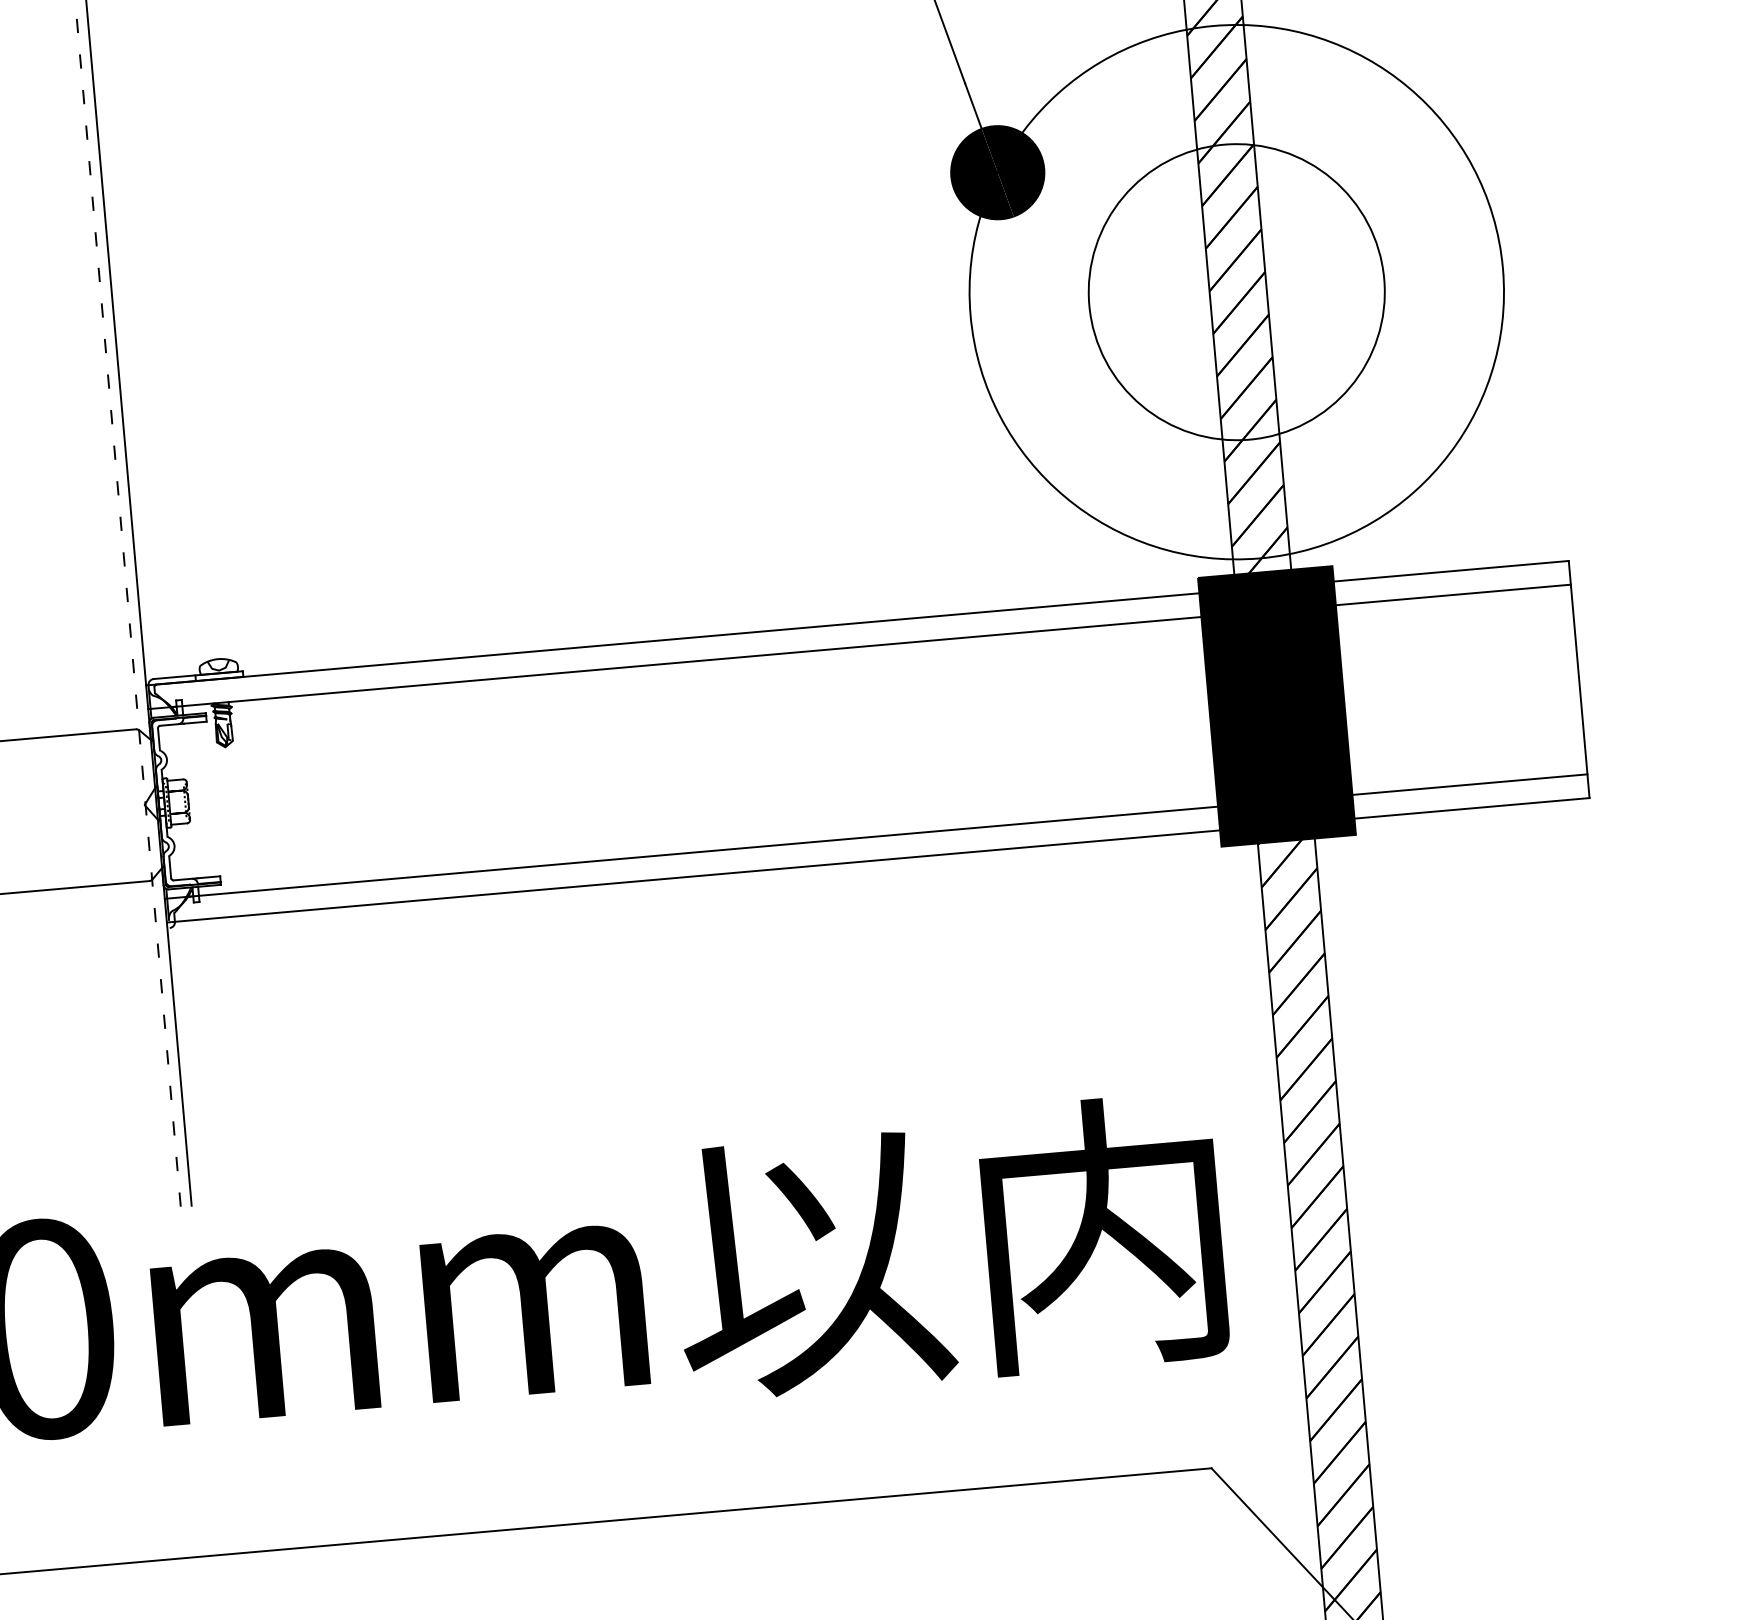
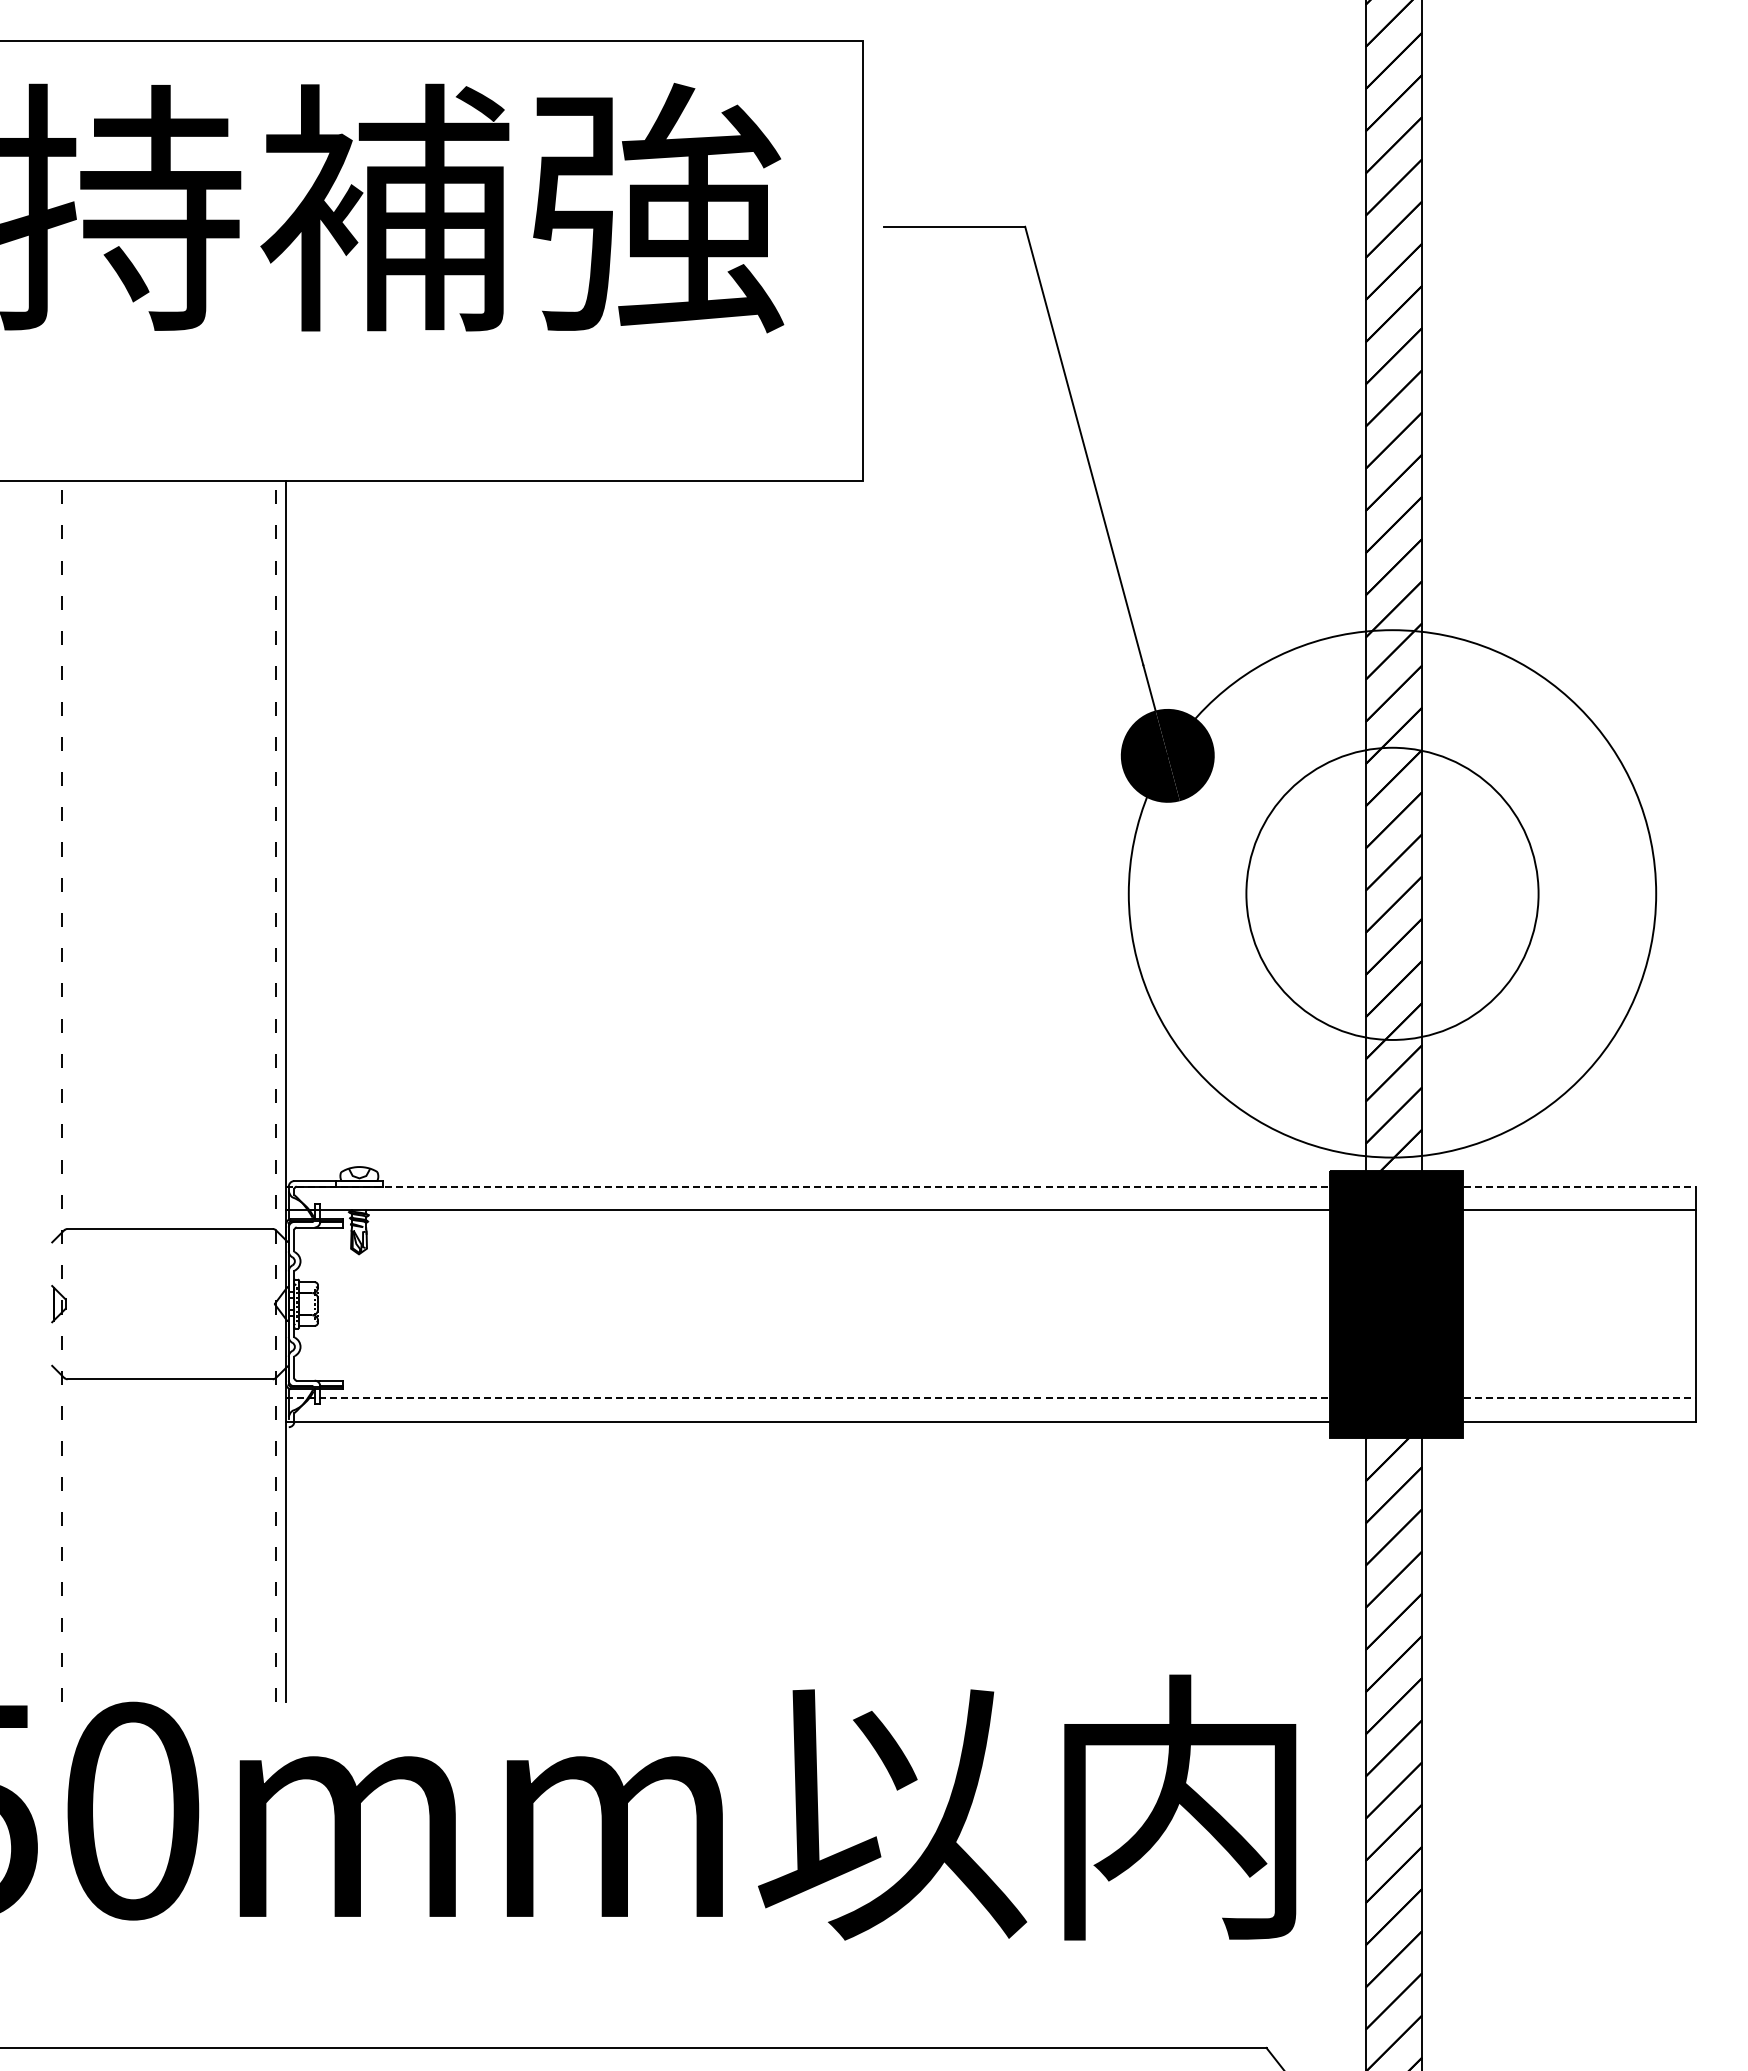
line: (857, 622) -> (991, 1186), solid -> dashed
line: (876, 836) -> (991, 1398), solid -> dashed

